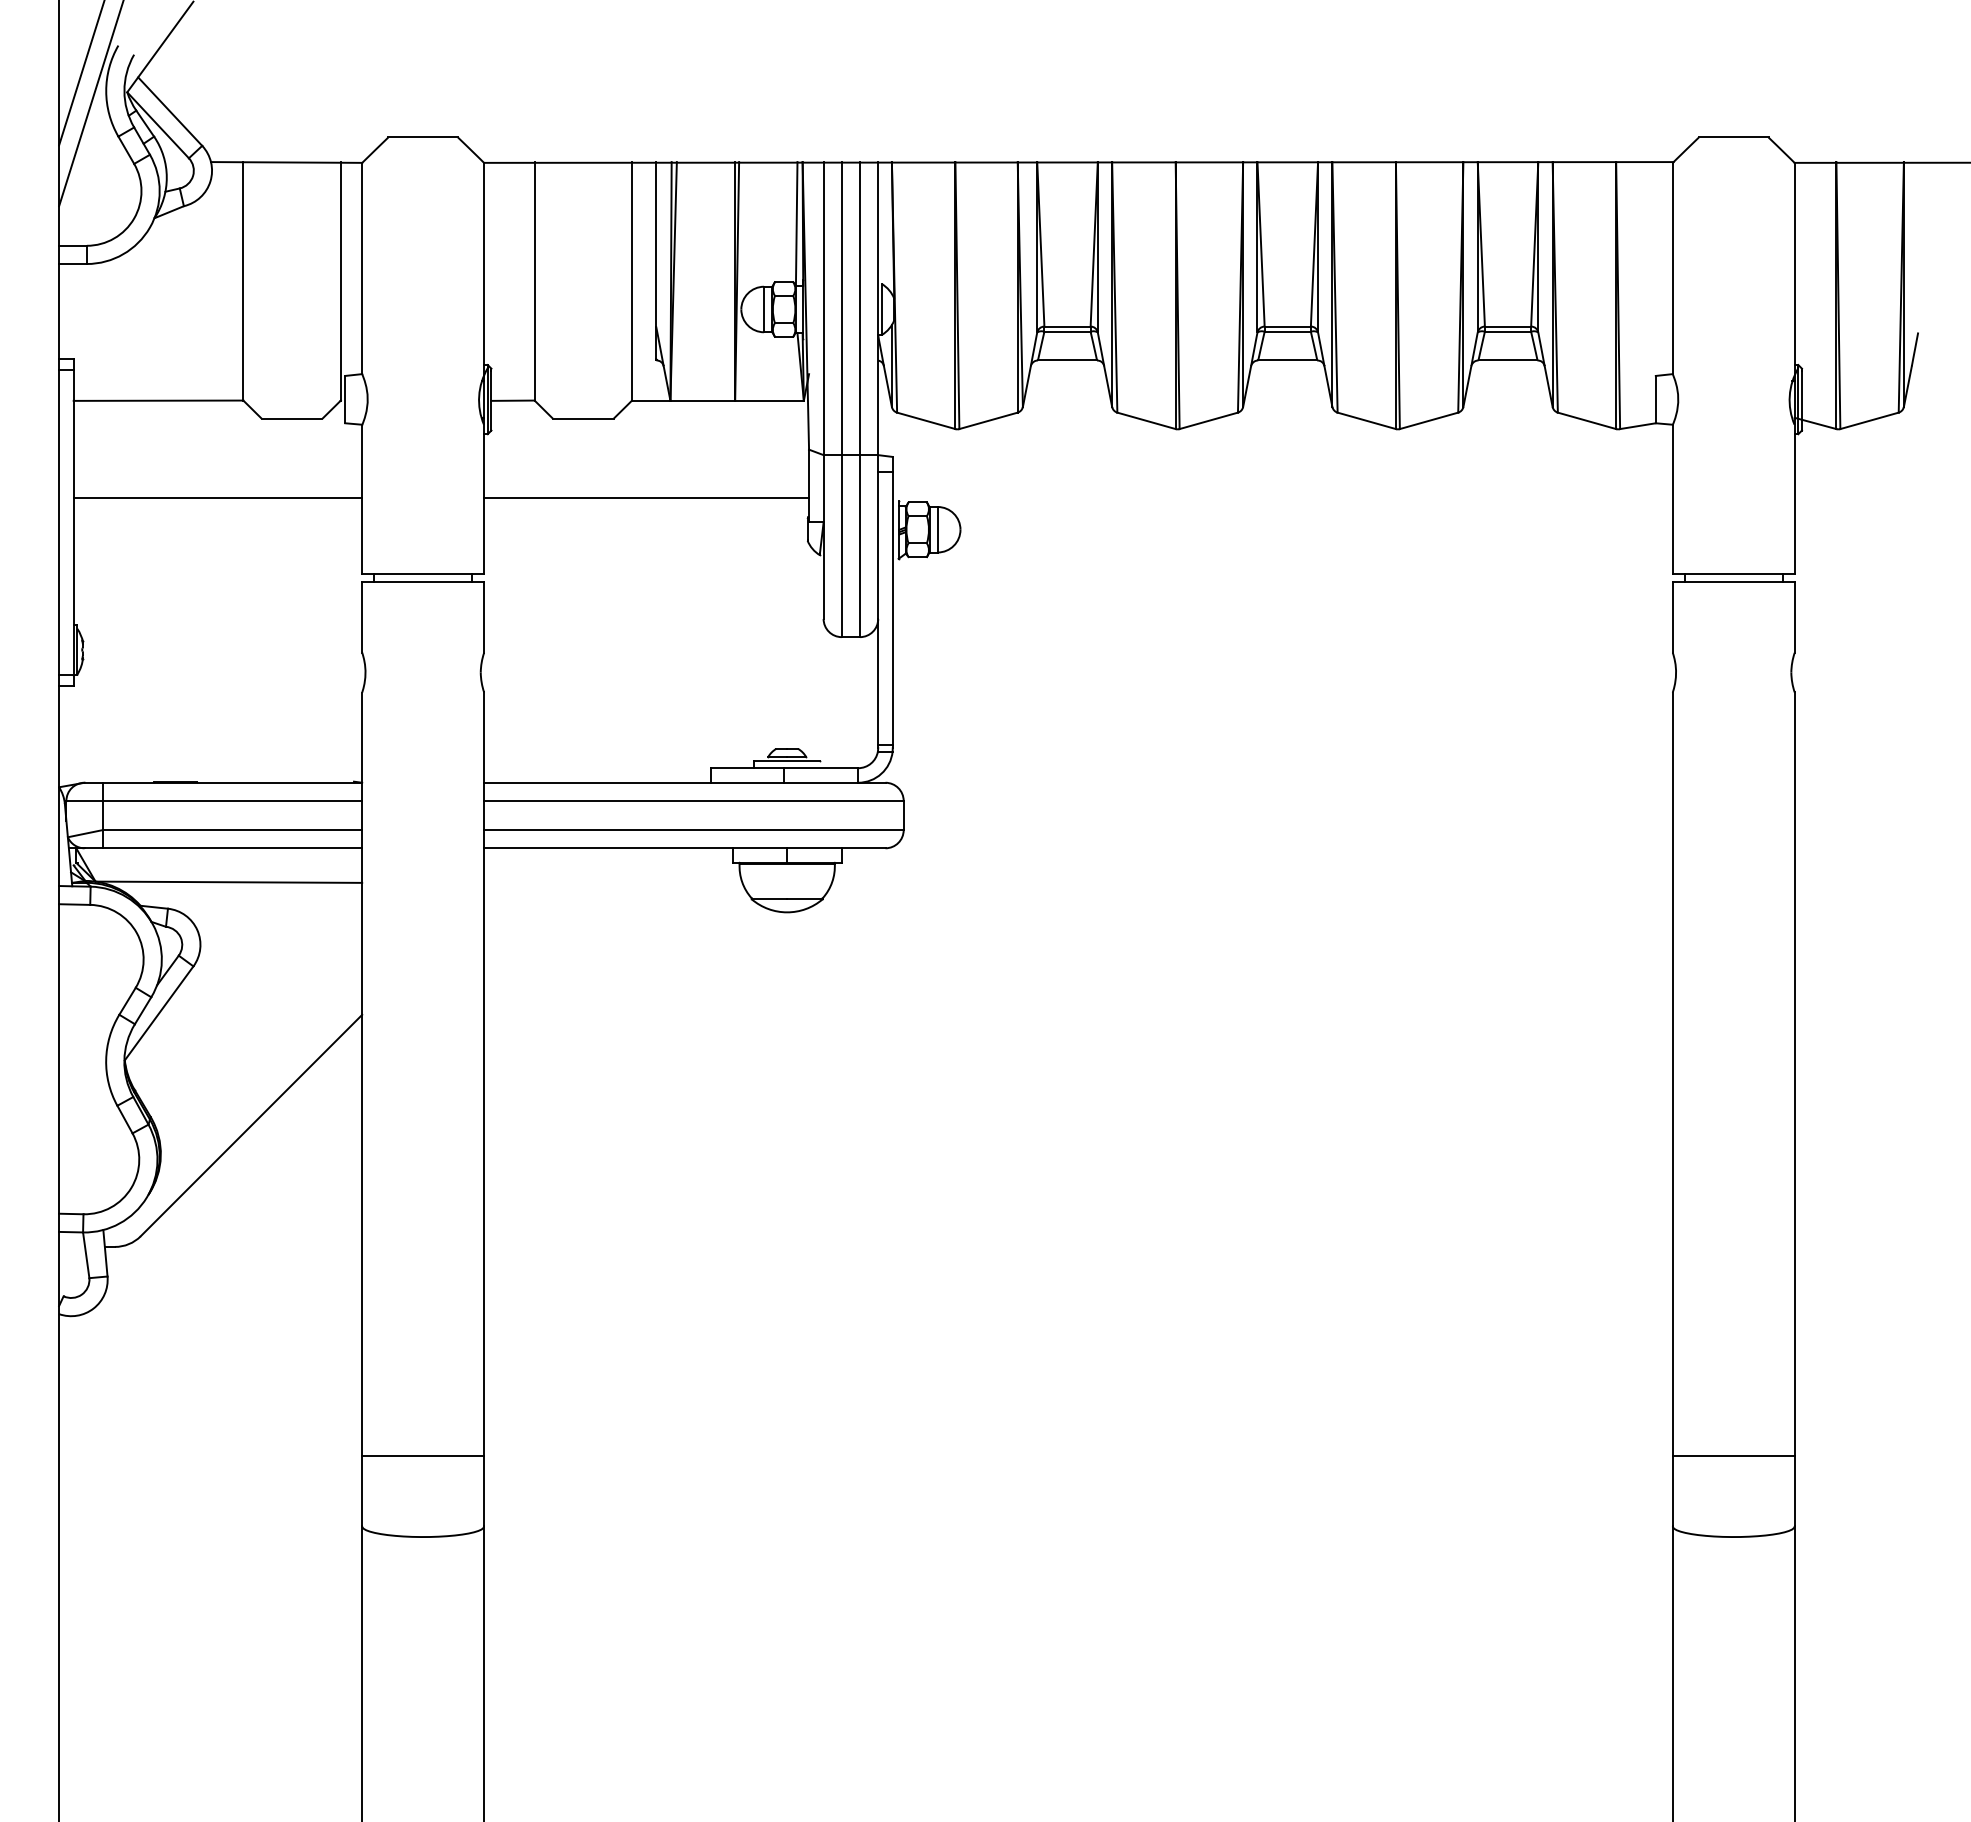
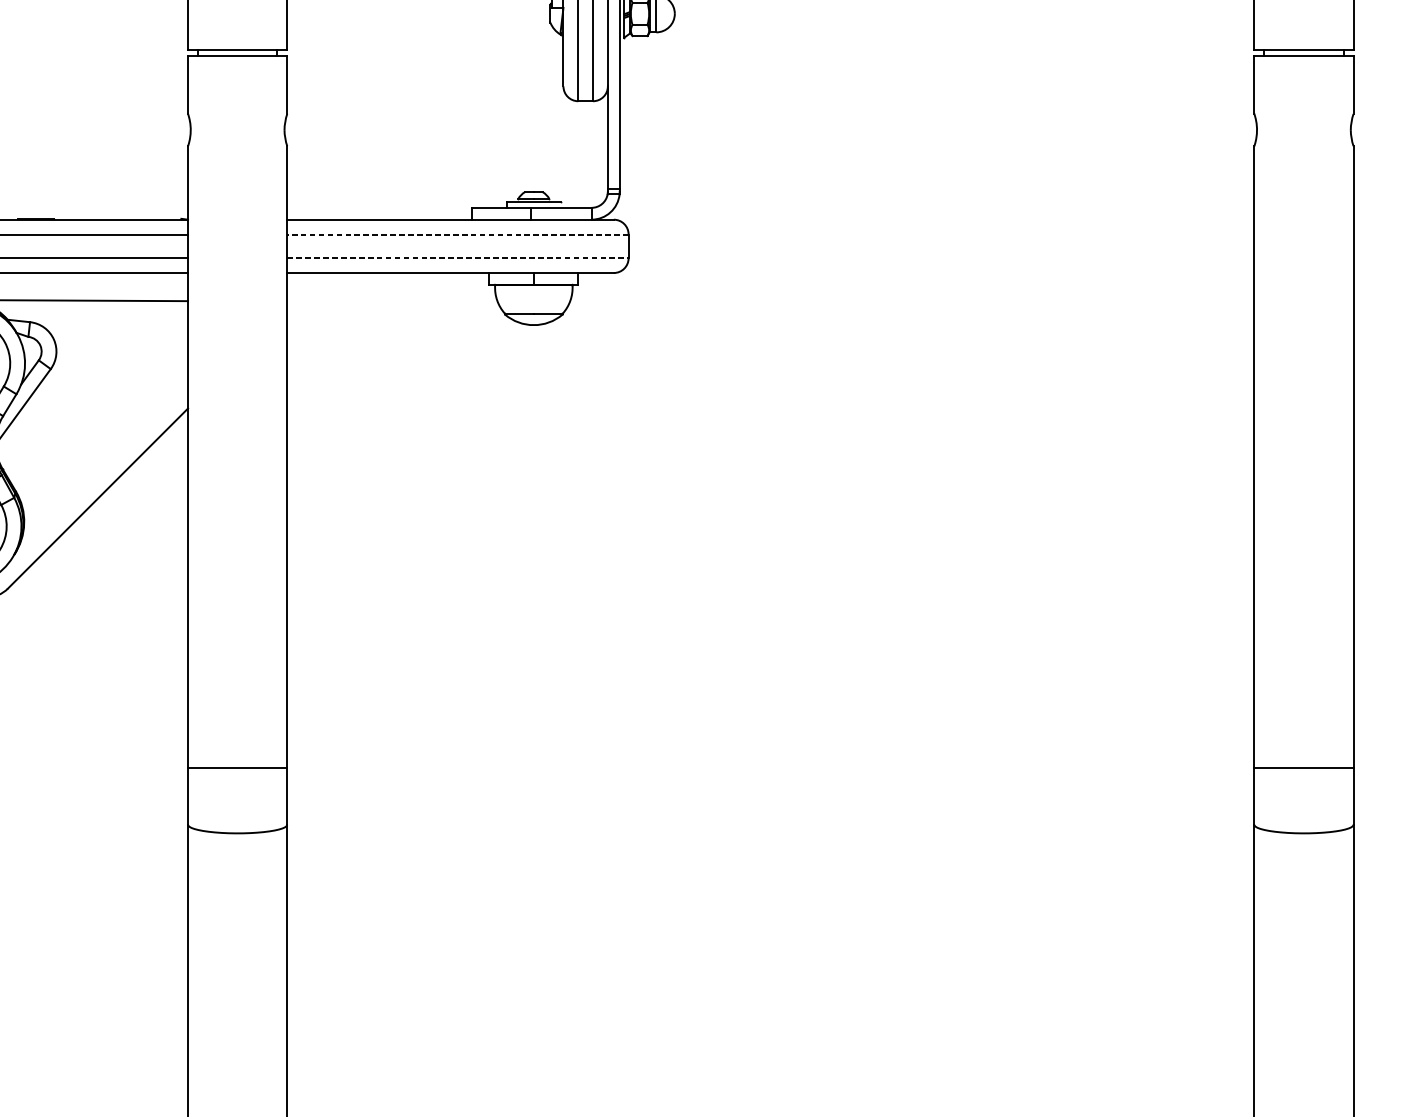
line: (693, 800) -> (457, 234), solid -> dashed
line: (693, 830) -> (457, 258), solid -> dashed

